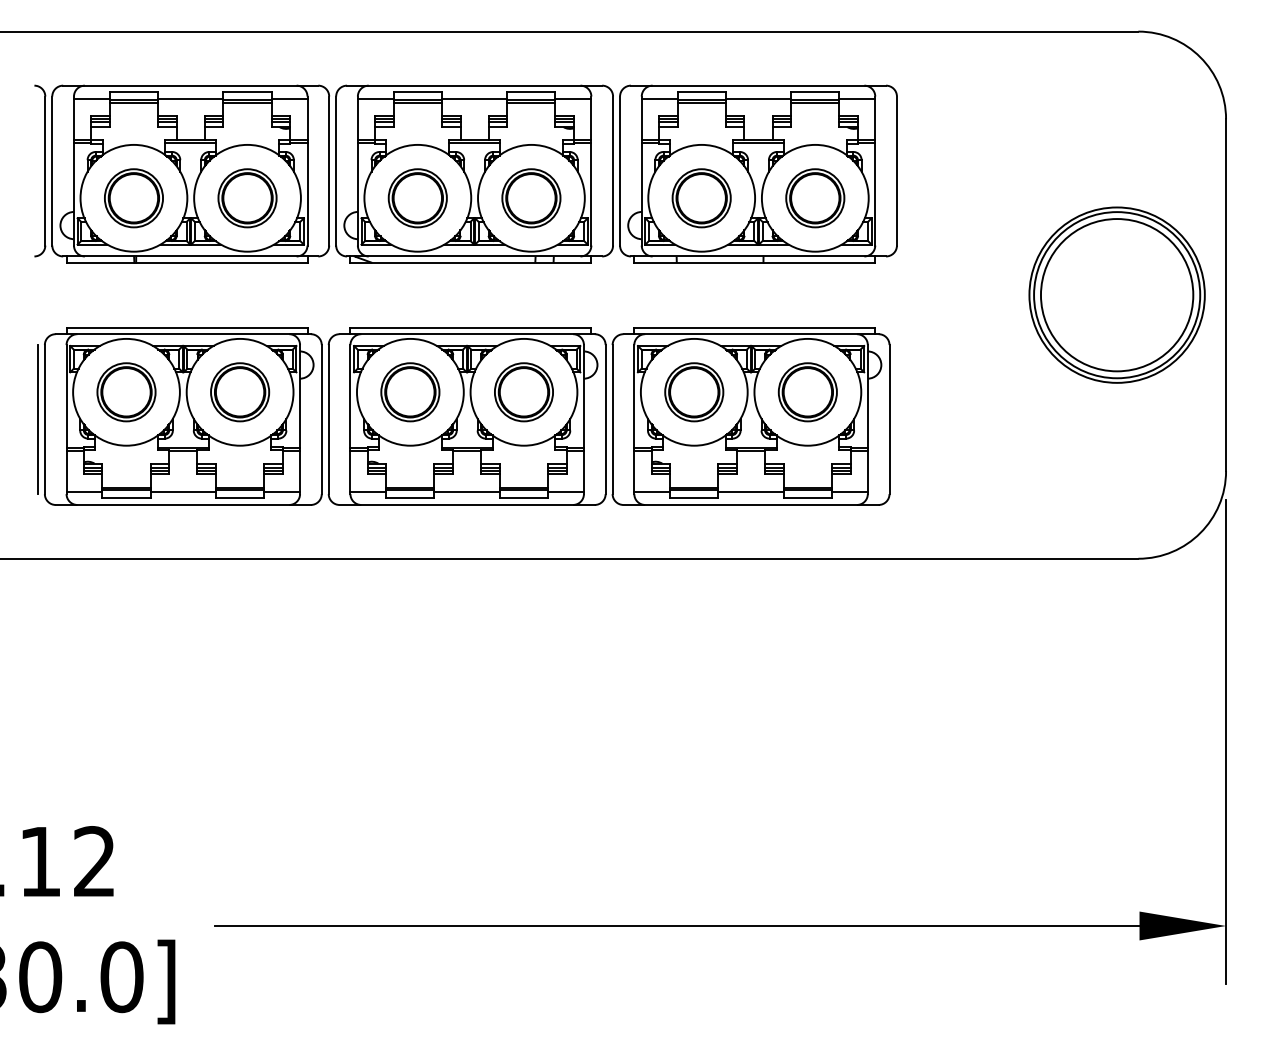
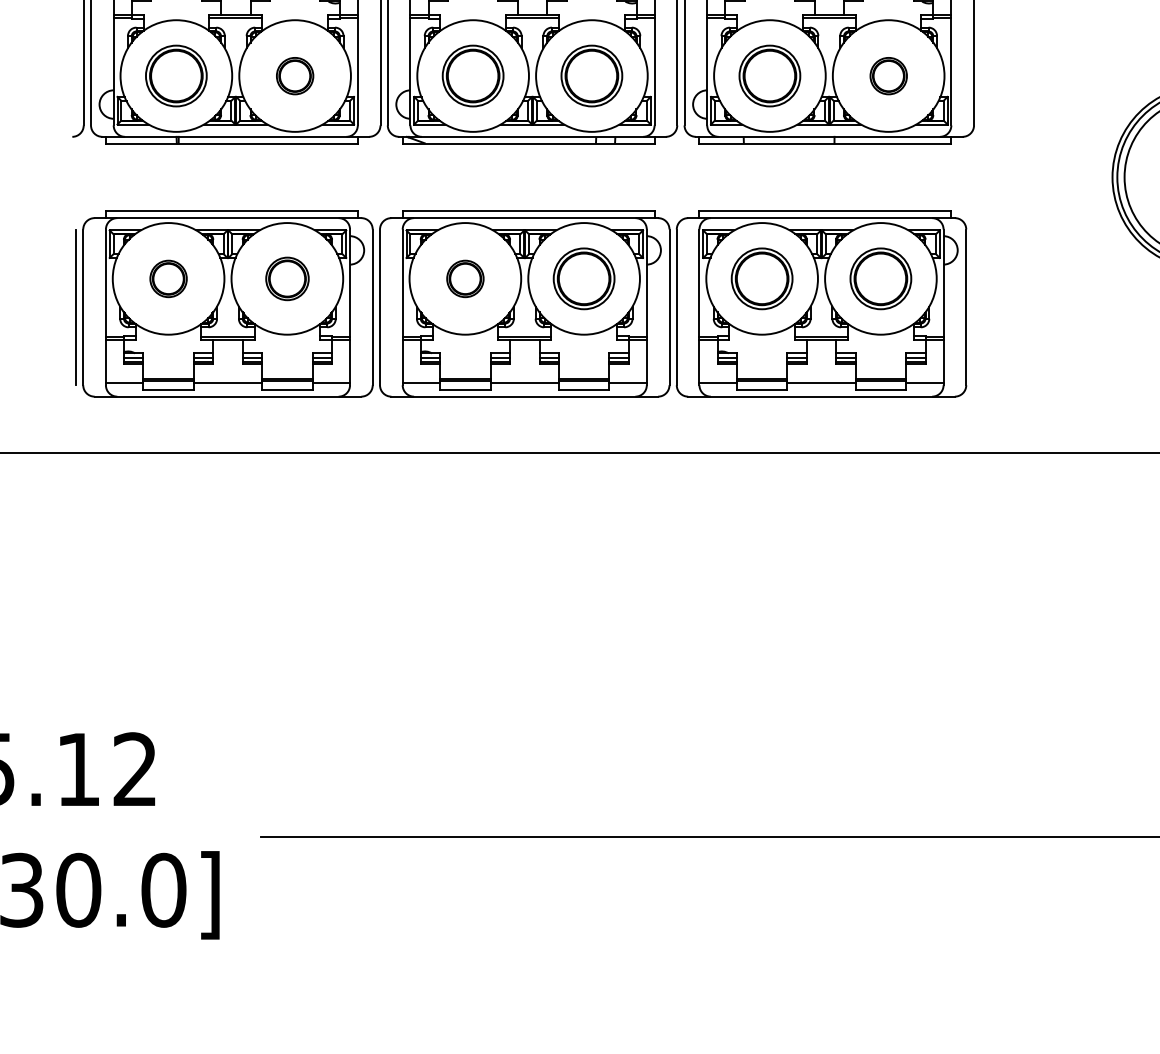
part: (247, 198) -> (295, 76), size x0.6
part: (815, 198) -> (888, 76), size x0.6
part: (126, 392) -> (168, 279), size x0.6
part: (240, 392) -> (287, 279), size x0.7
part: (410, 392) -> (465, 279), size x0.6

